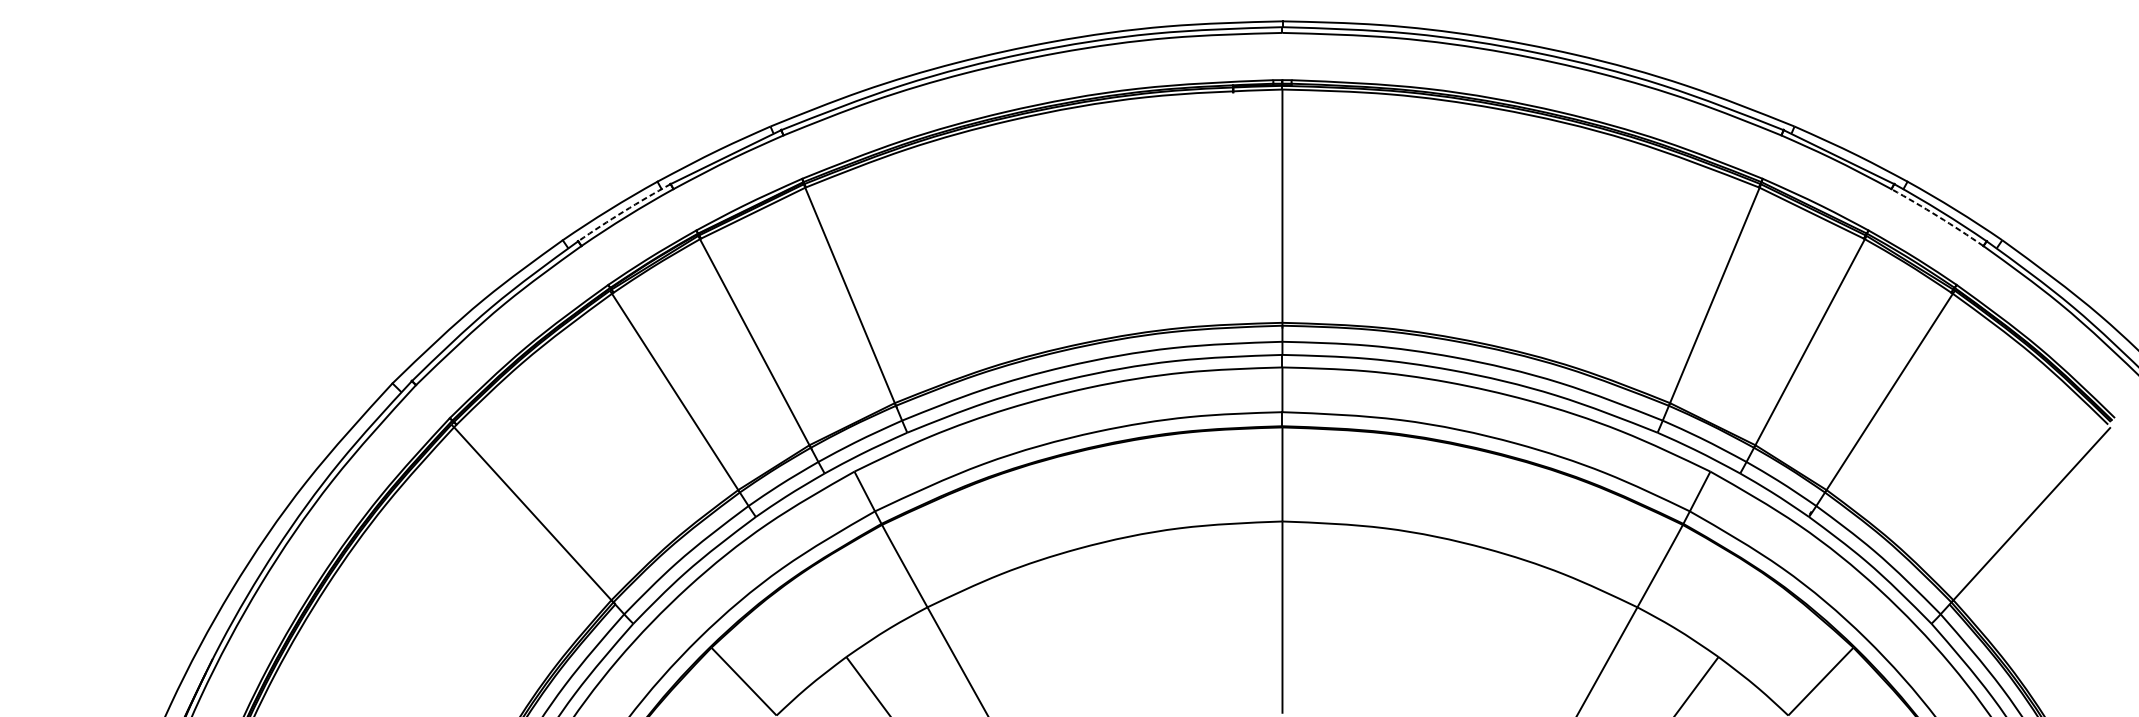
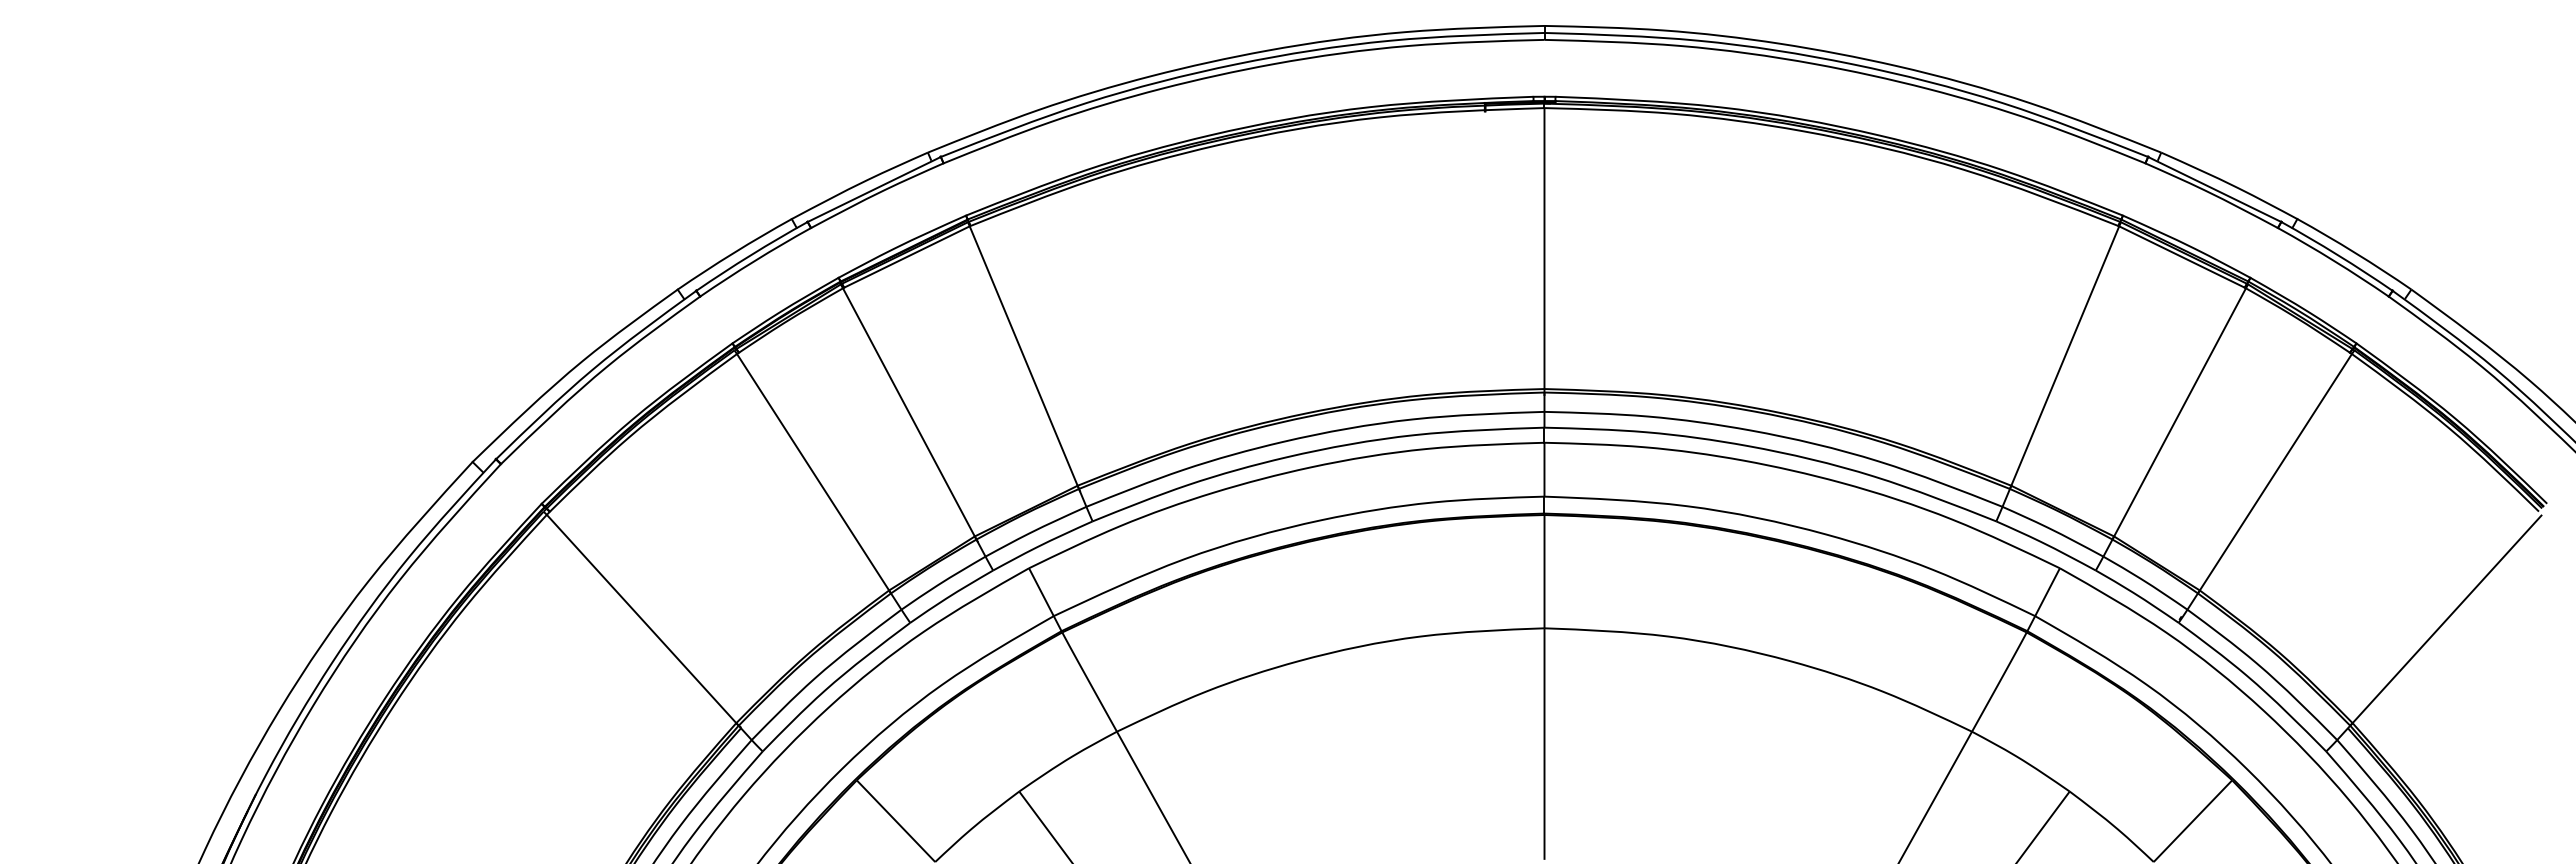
arc: (624, 211) -> (751, 255), dashed -> solid
arc: (1938, 216) -> (2334, 260), dashed -> solid

